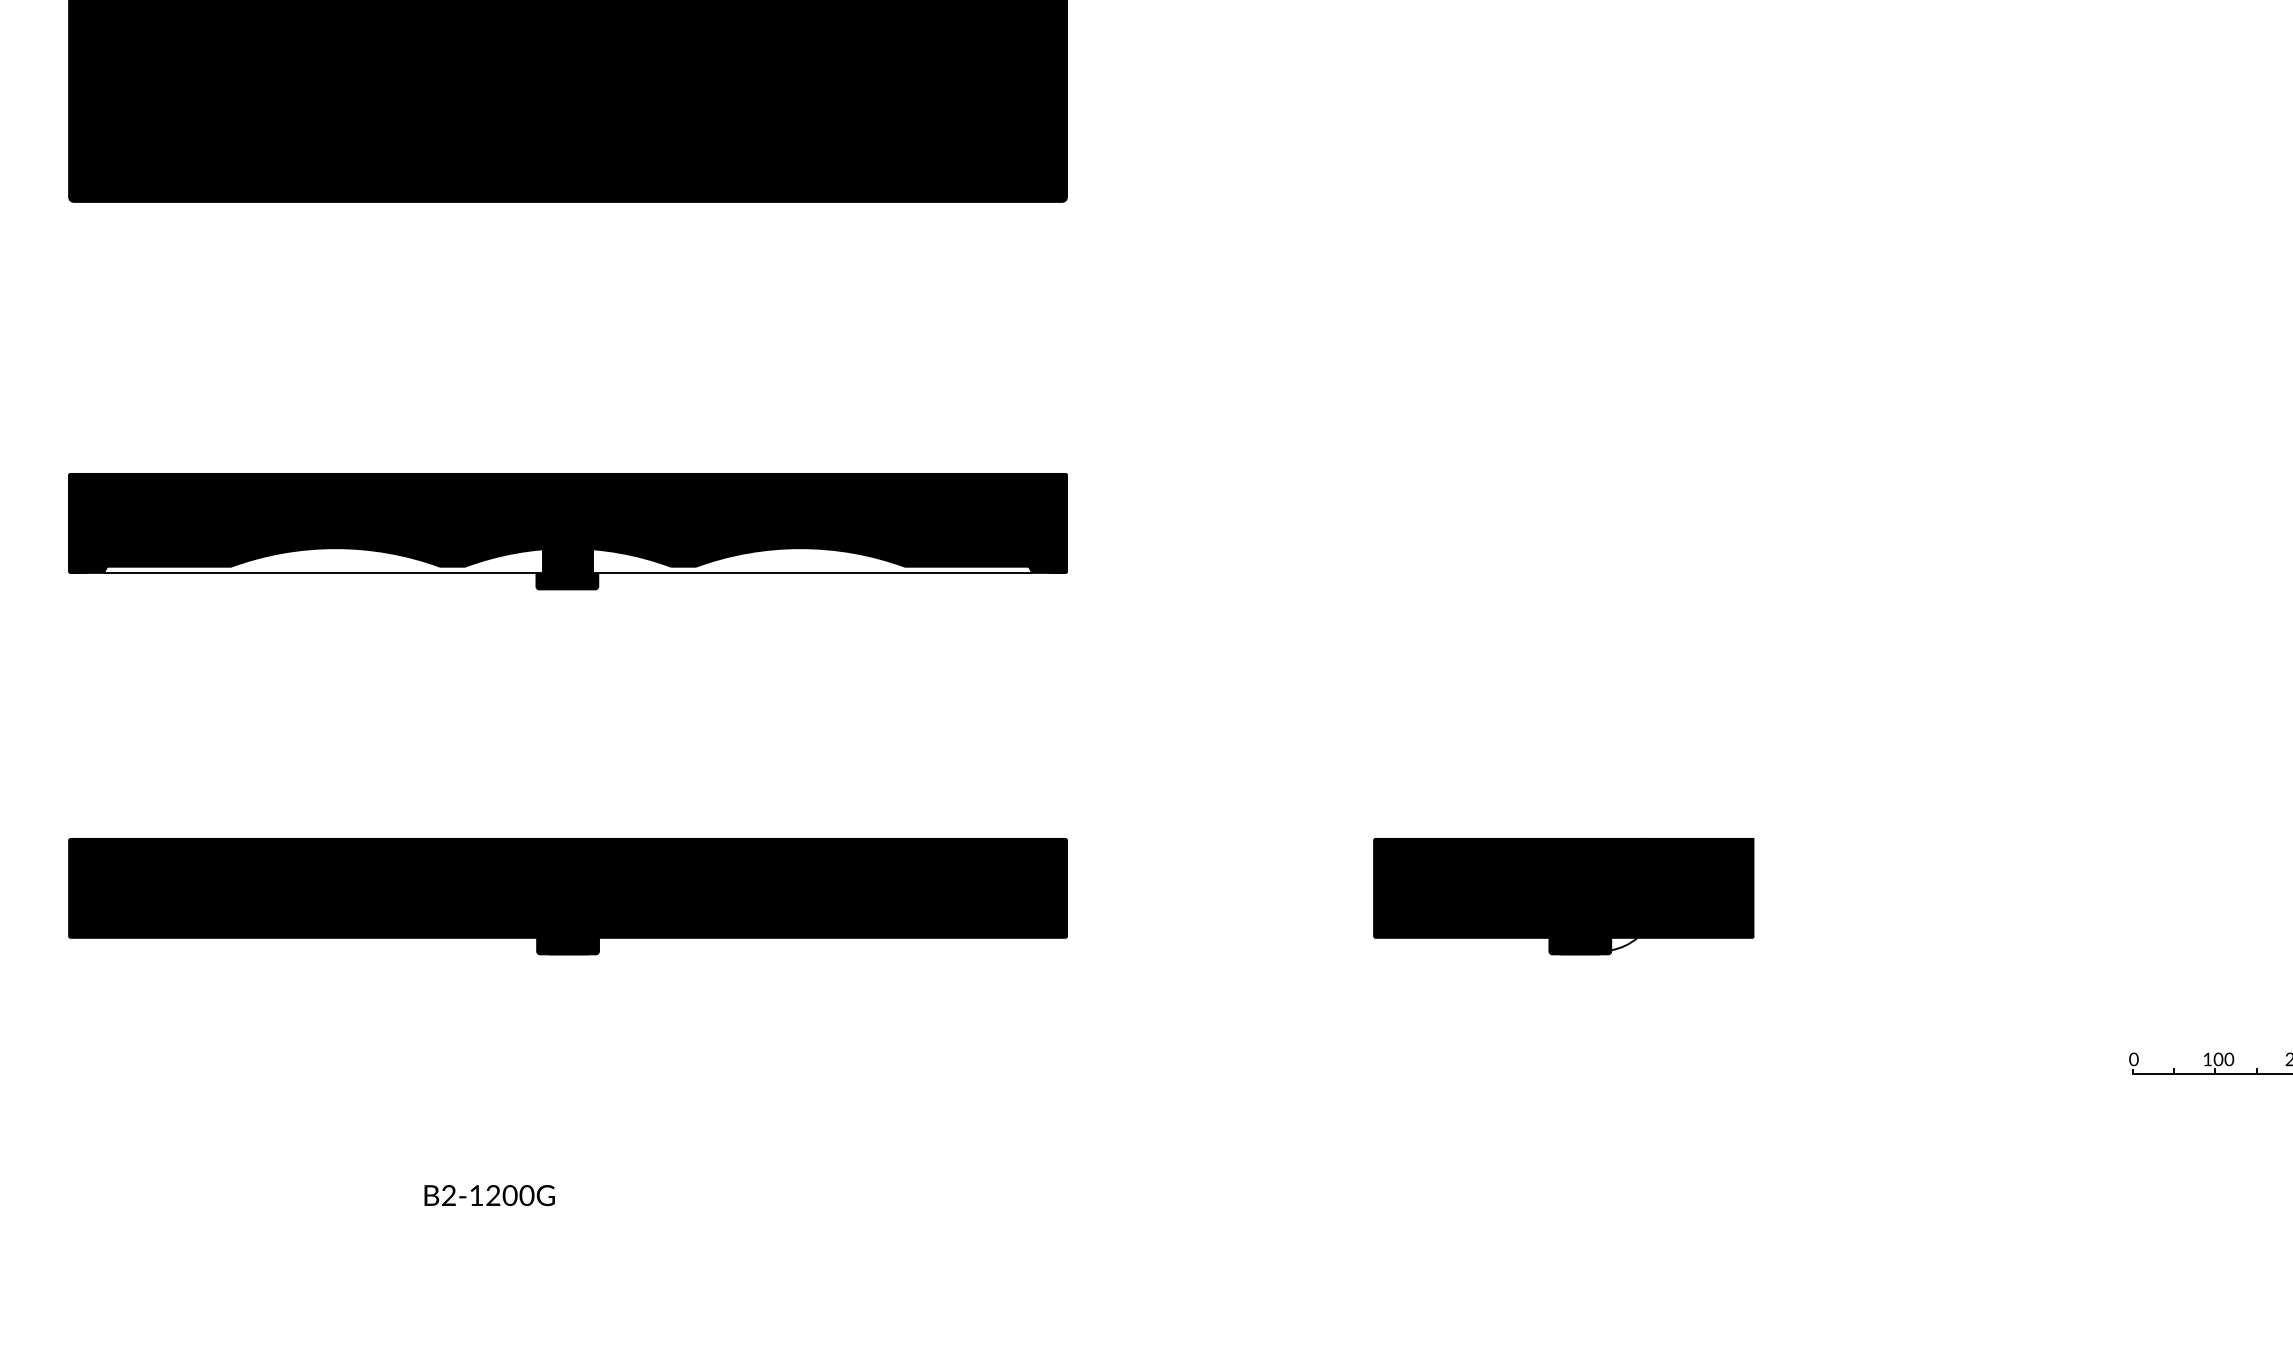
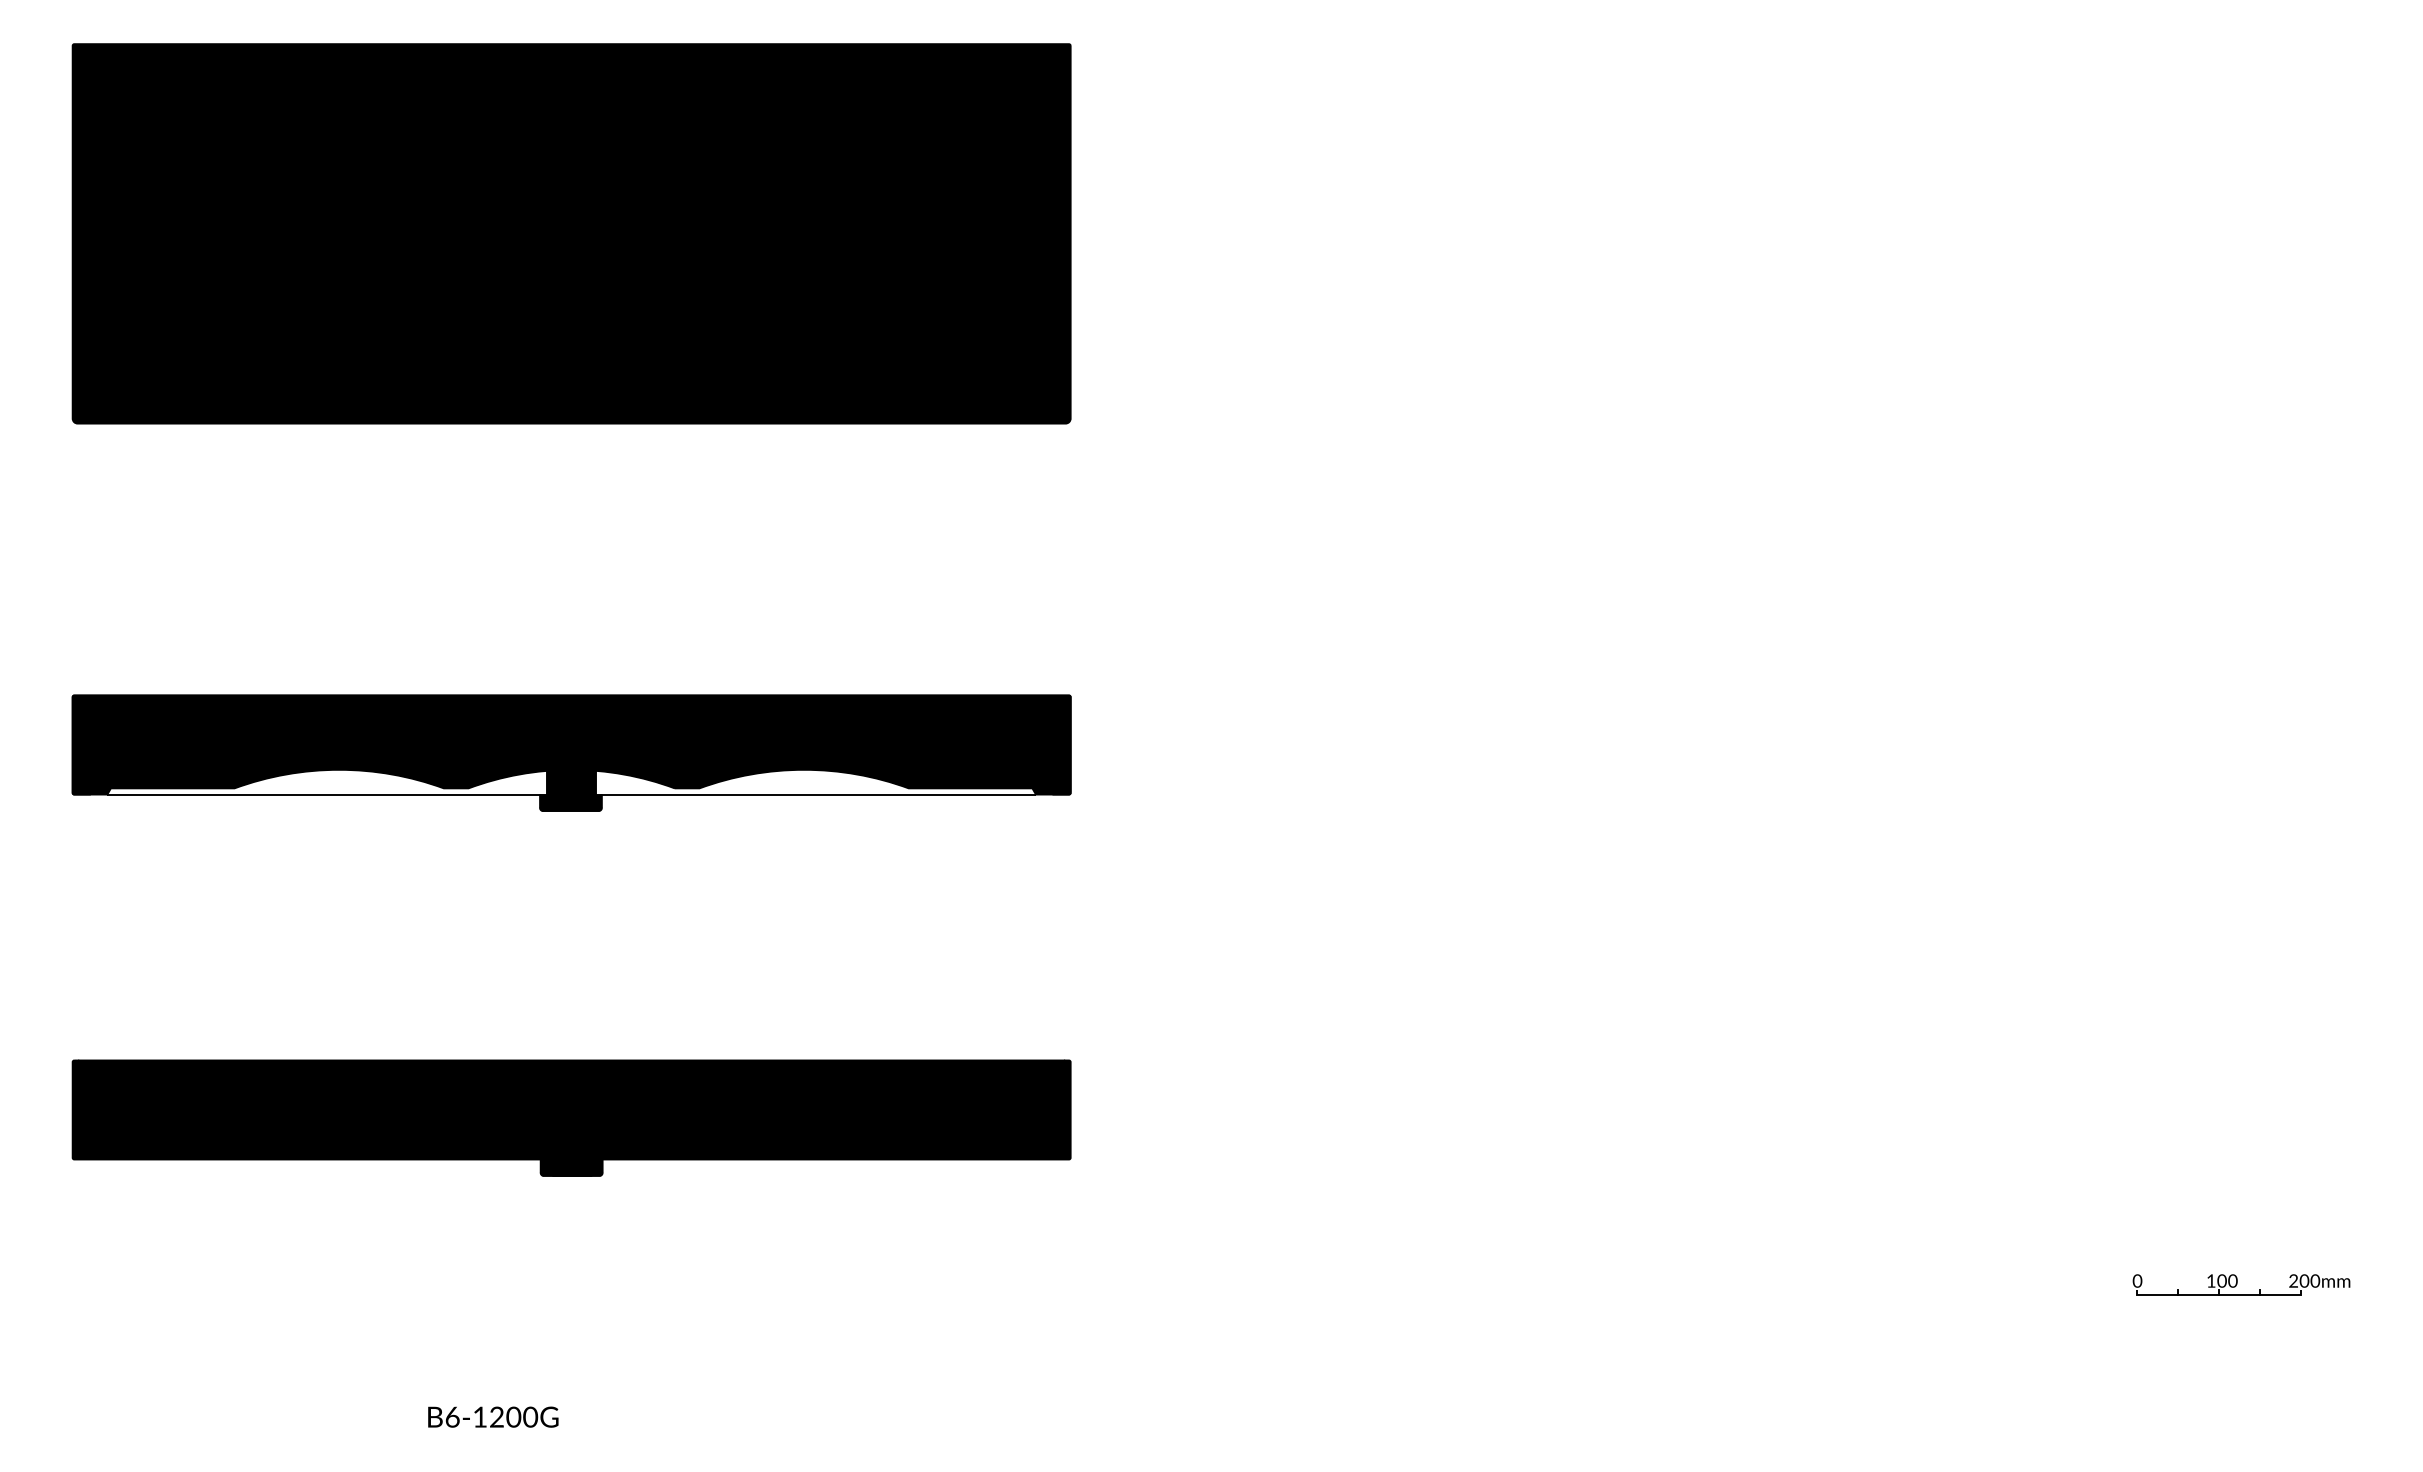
part: (1562, 895) -> (1566, 1117), removed
text: (448, 1194) -> (452, 1416), B2-1200G -> B6-1200G

